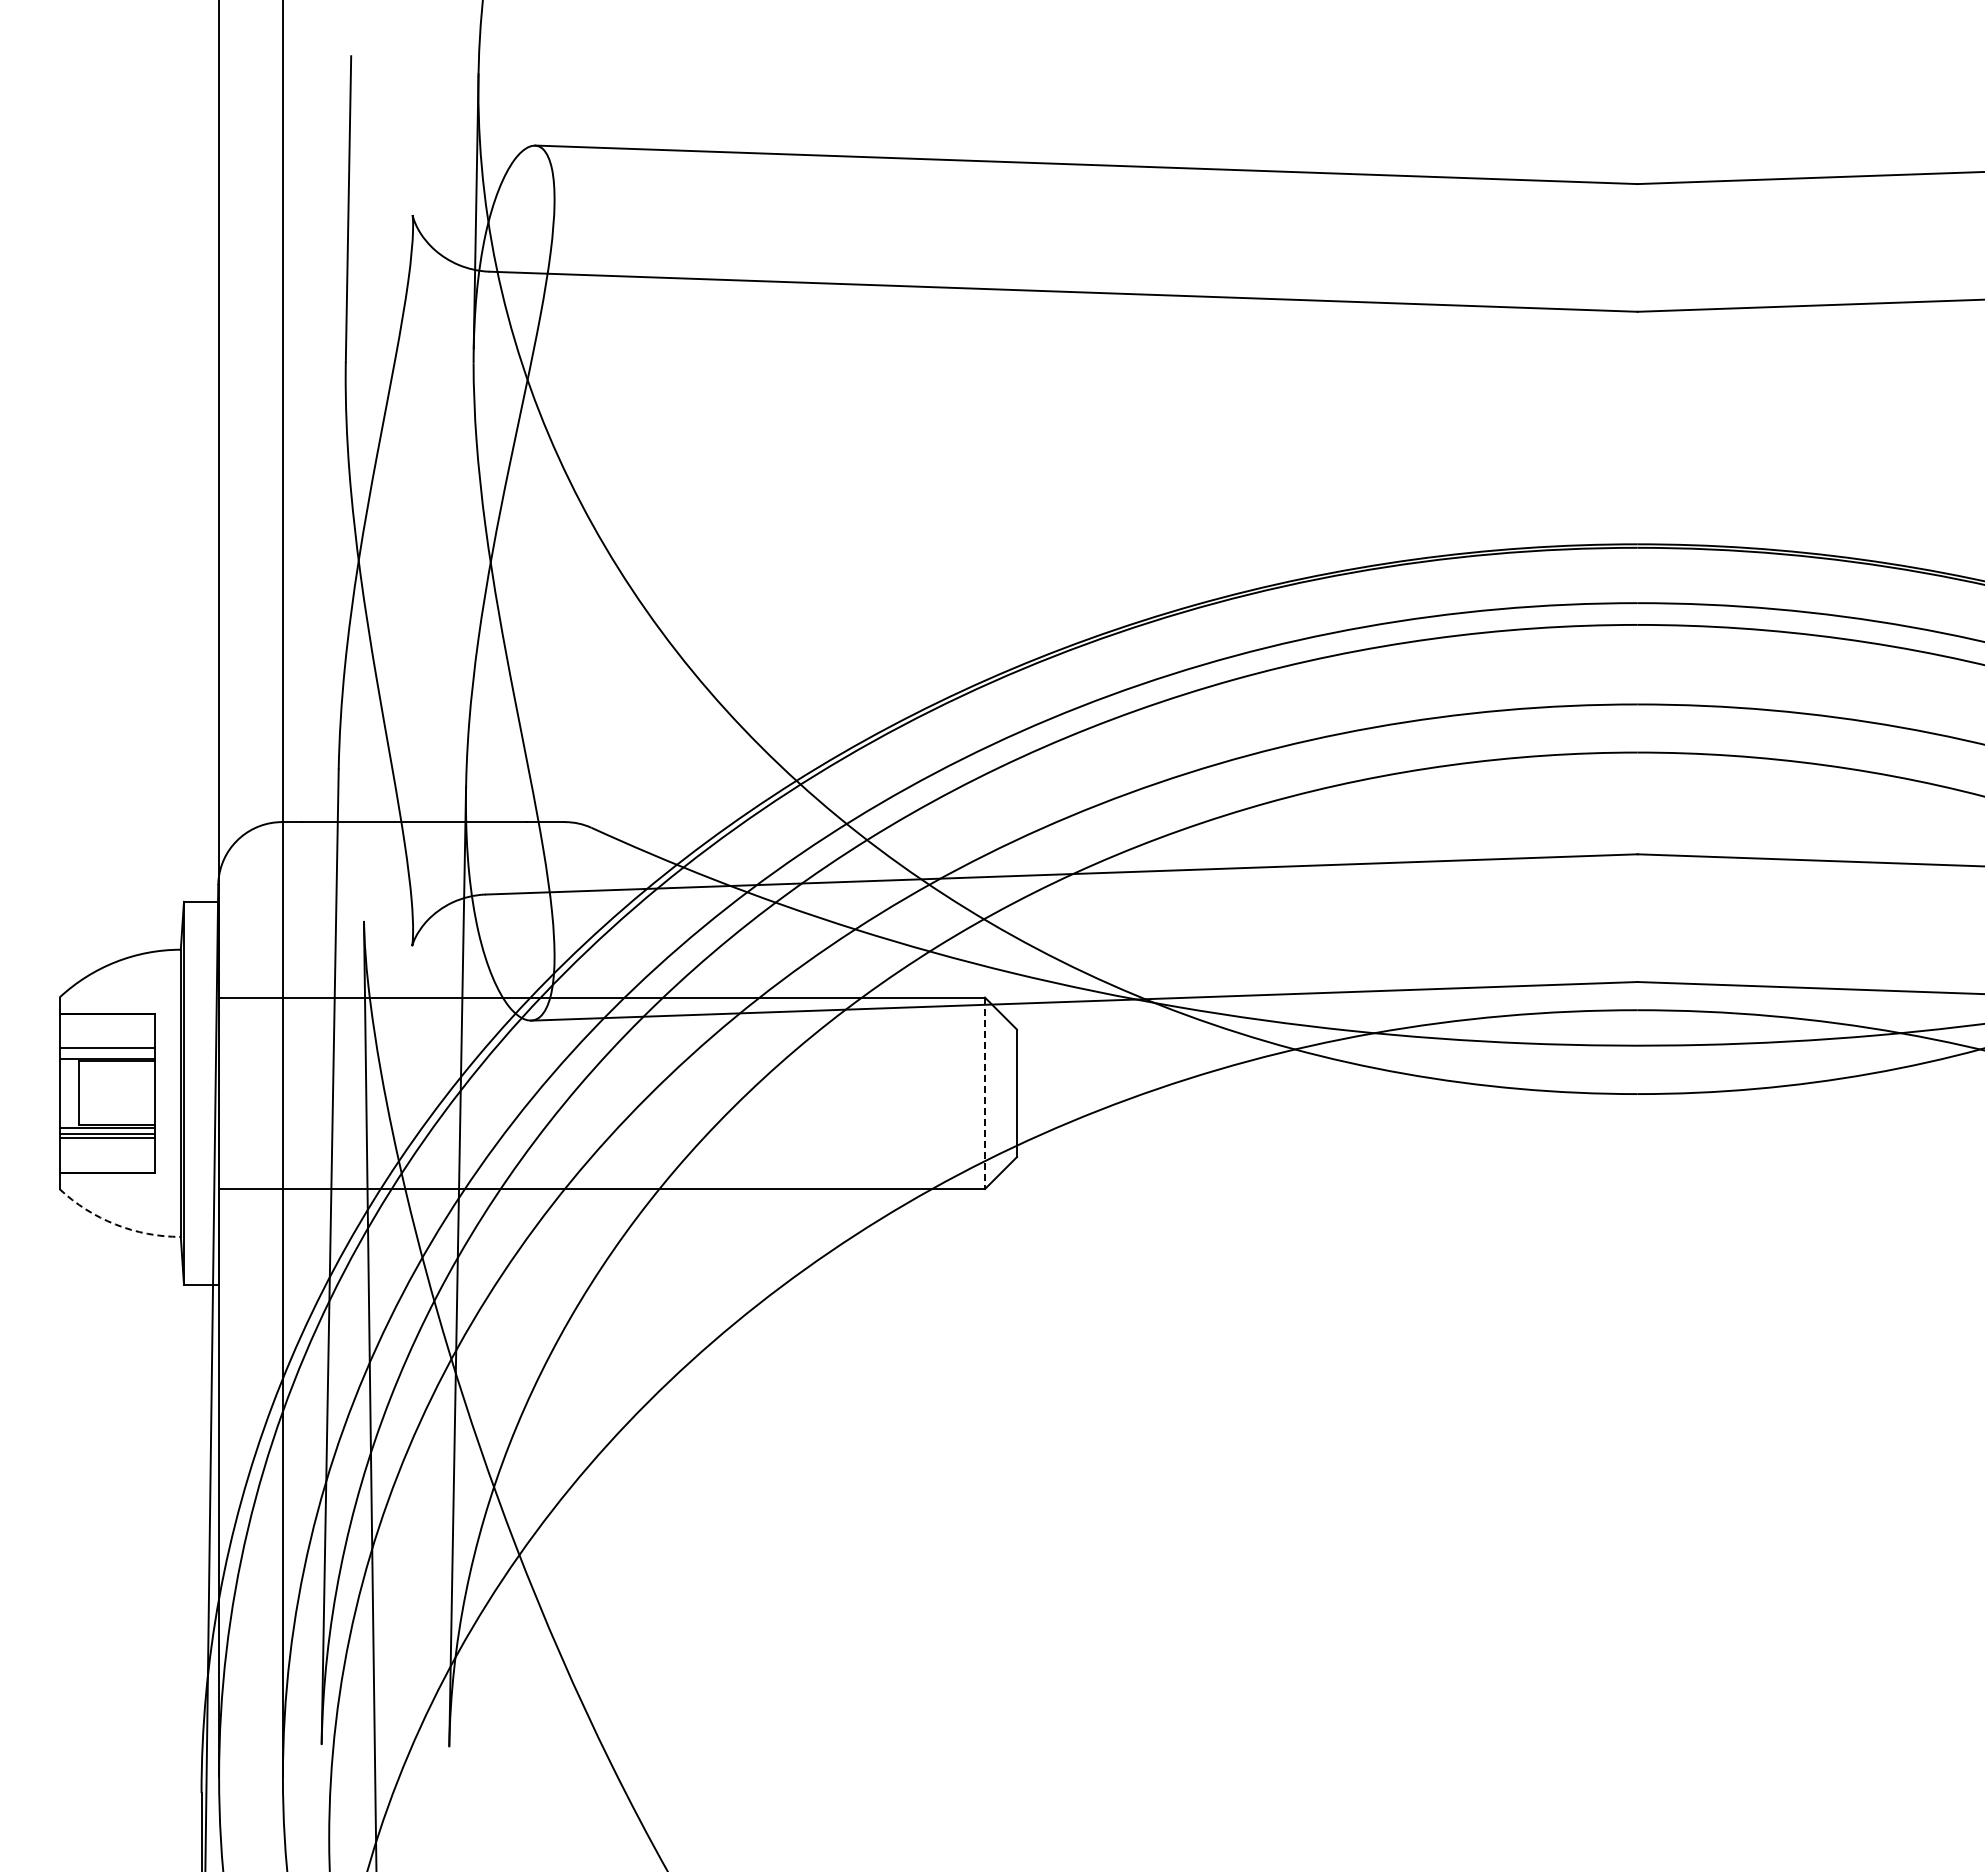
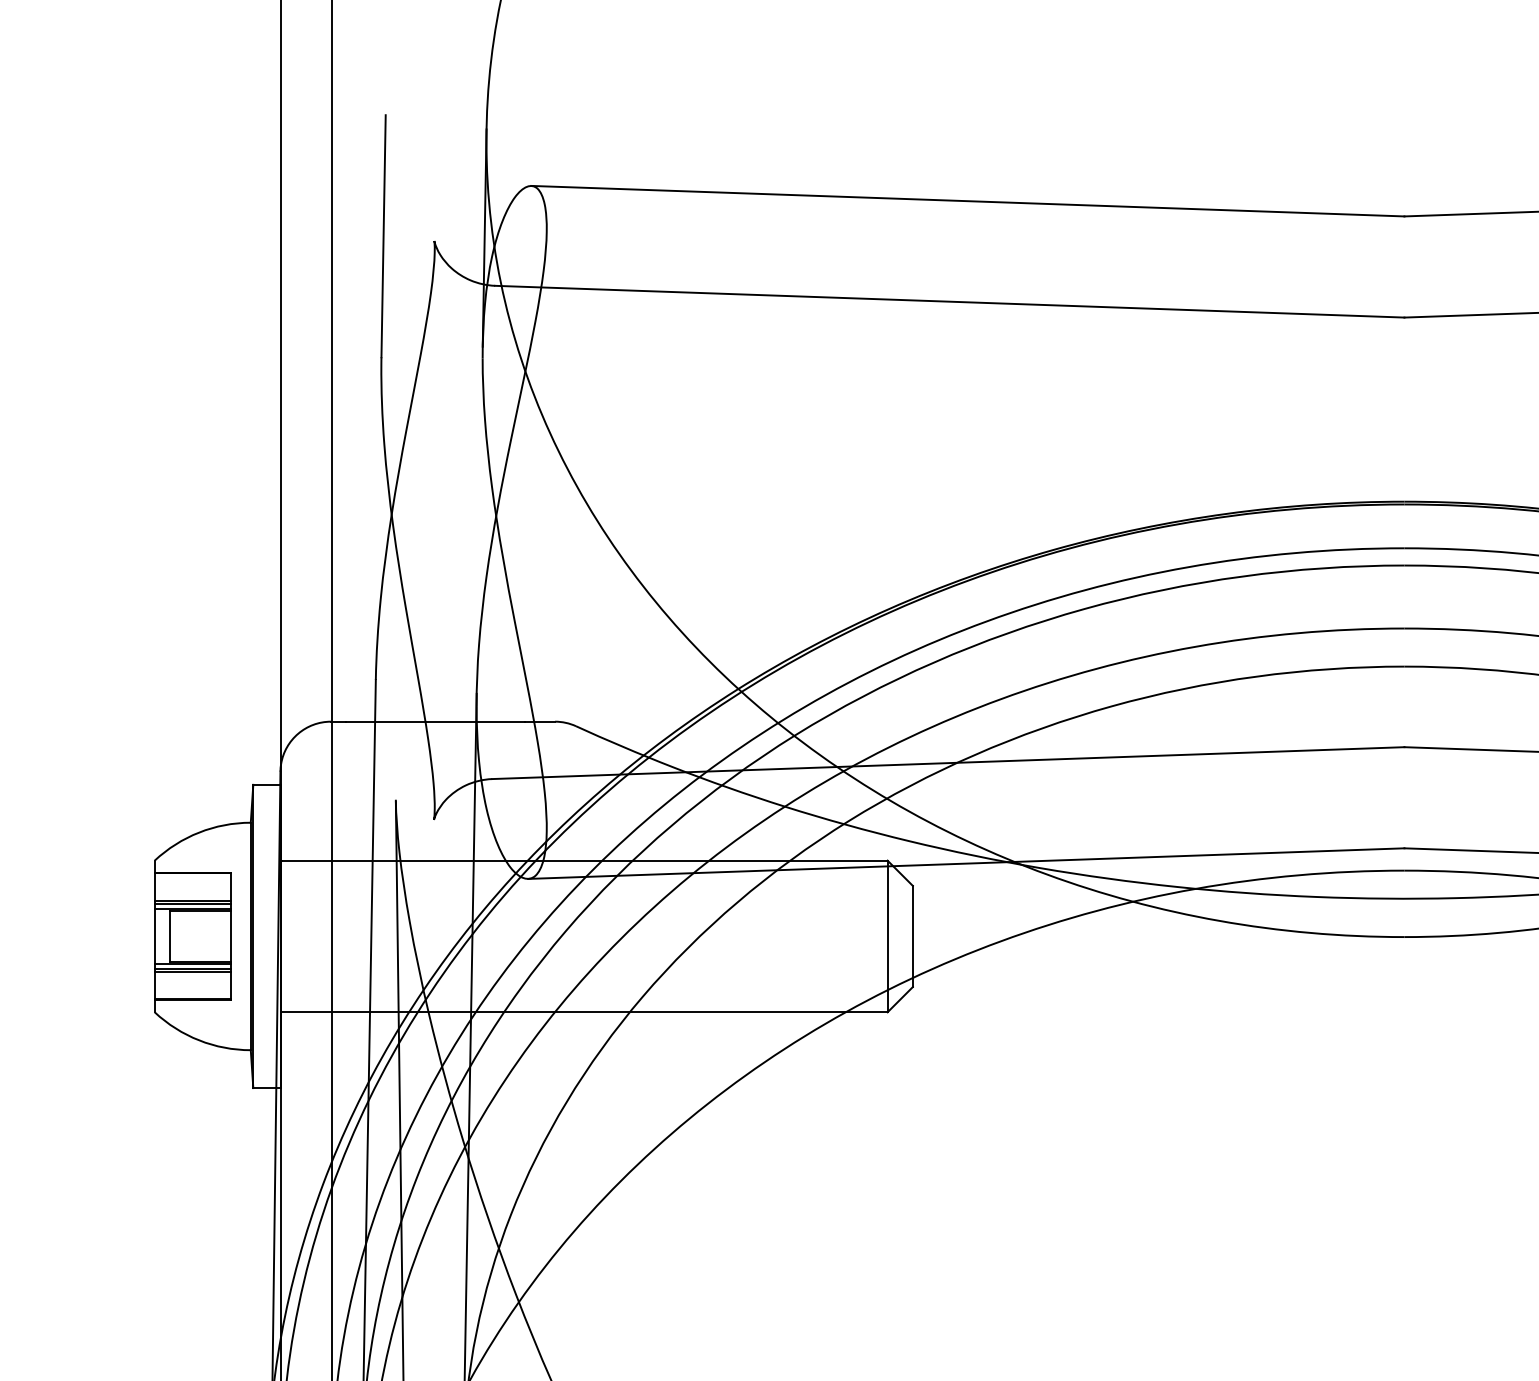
line: (107, 1052) -> (192, 904), added
line: (985, 1093) -> (888, 936), dashed -> solid
arc: (115, 1224) -> (199, 1040), dashed -> solid

